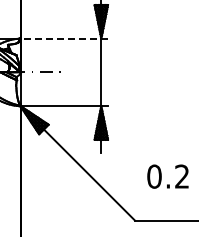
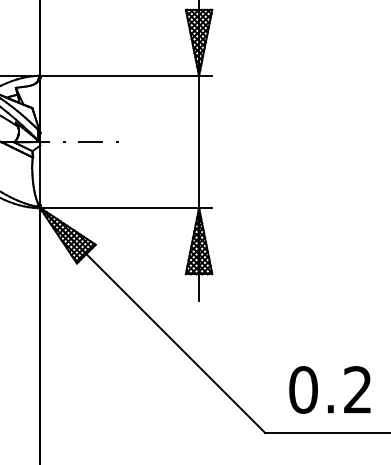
line: (63, 38) -> (124, 75), dashed -> solid
text: (167, 176) -> (329, 389), moved

